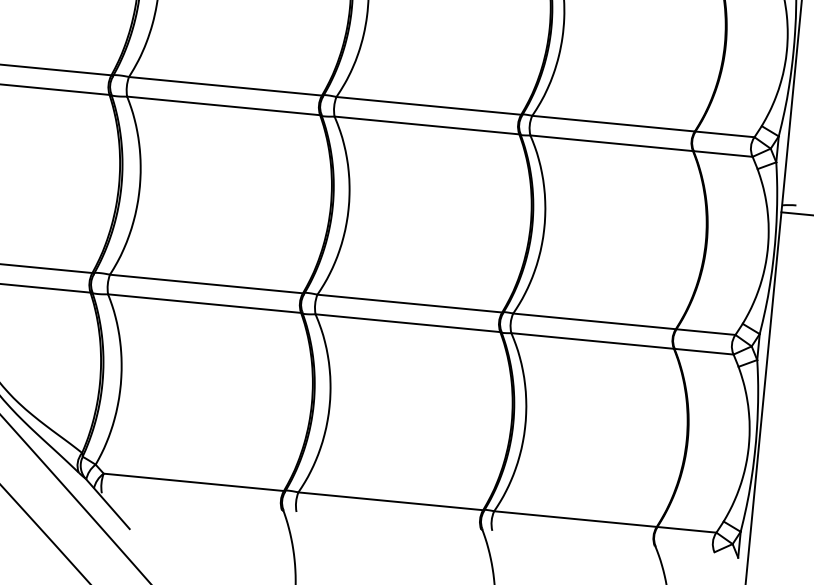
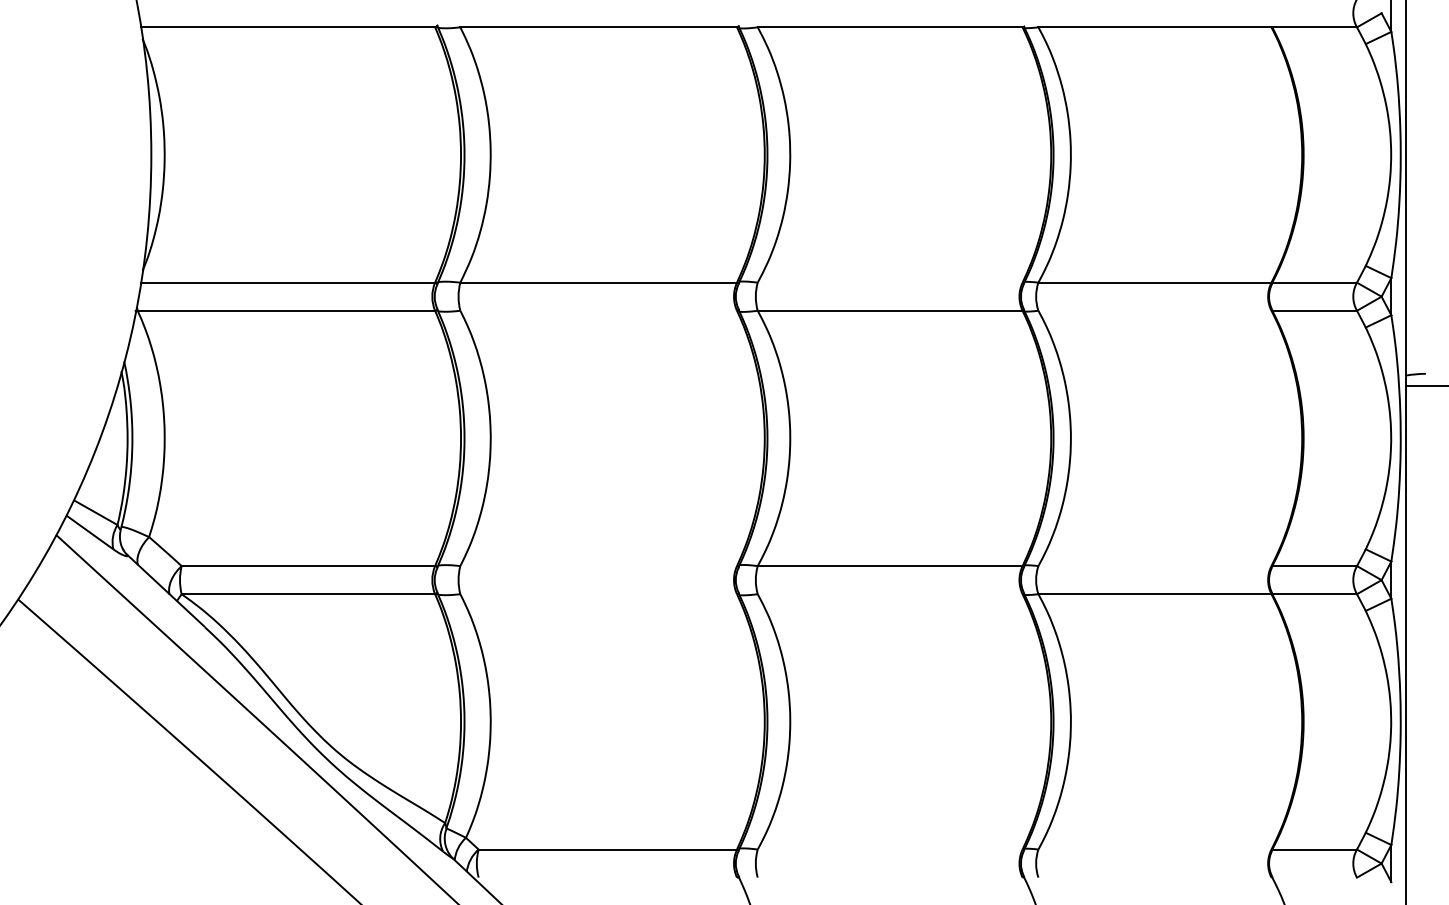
line: (223, 105) -> (598, 310), removed
line: (428, 105) -> (889, 282), removed
line: (611, 143) -> (1154, 310), removed
line: (206, 284) -> (598, 566), removed
line: (204, 303) -> (598, 594), removed
line: (594, 321) -> (1154, 566), removed
line: (407, 323) -> (889, 594), removed
line: (390, 501) -> (889, 849), removed
line: (575, 519) -> (1154, 849), removed

